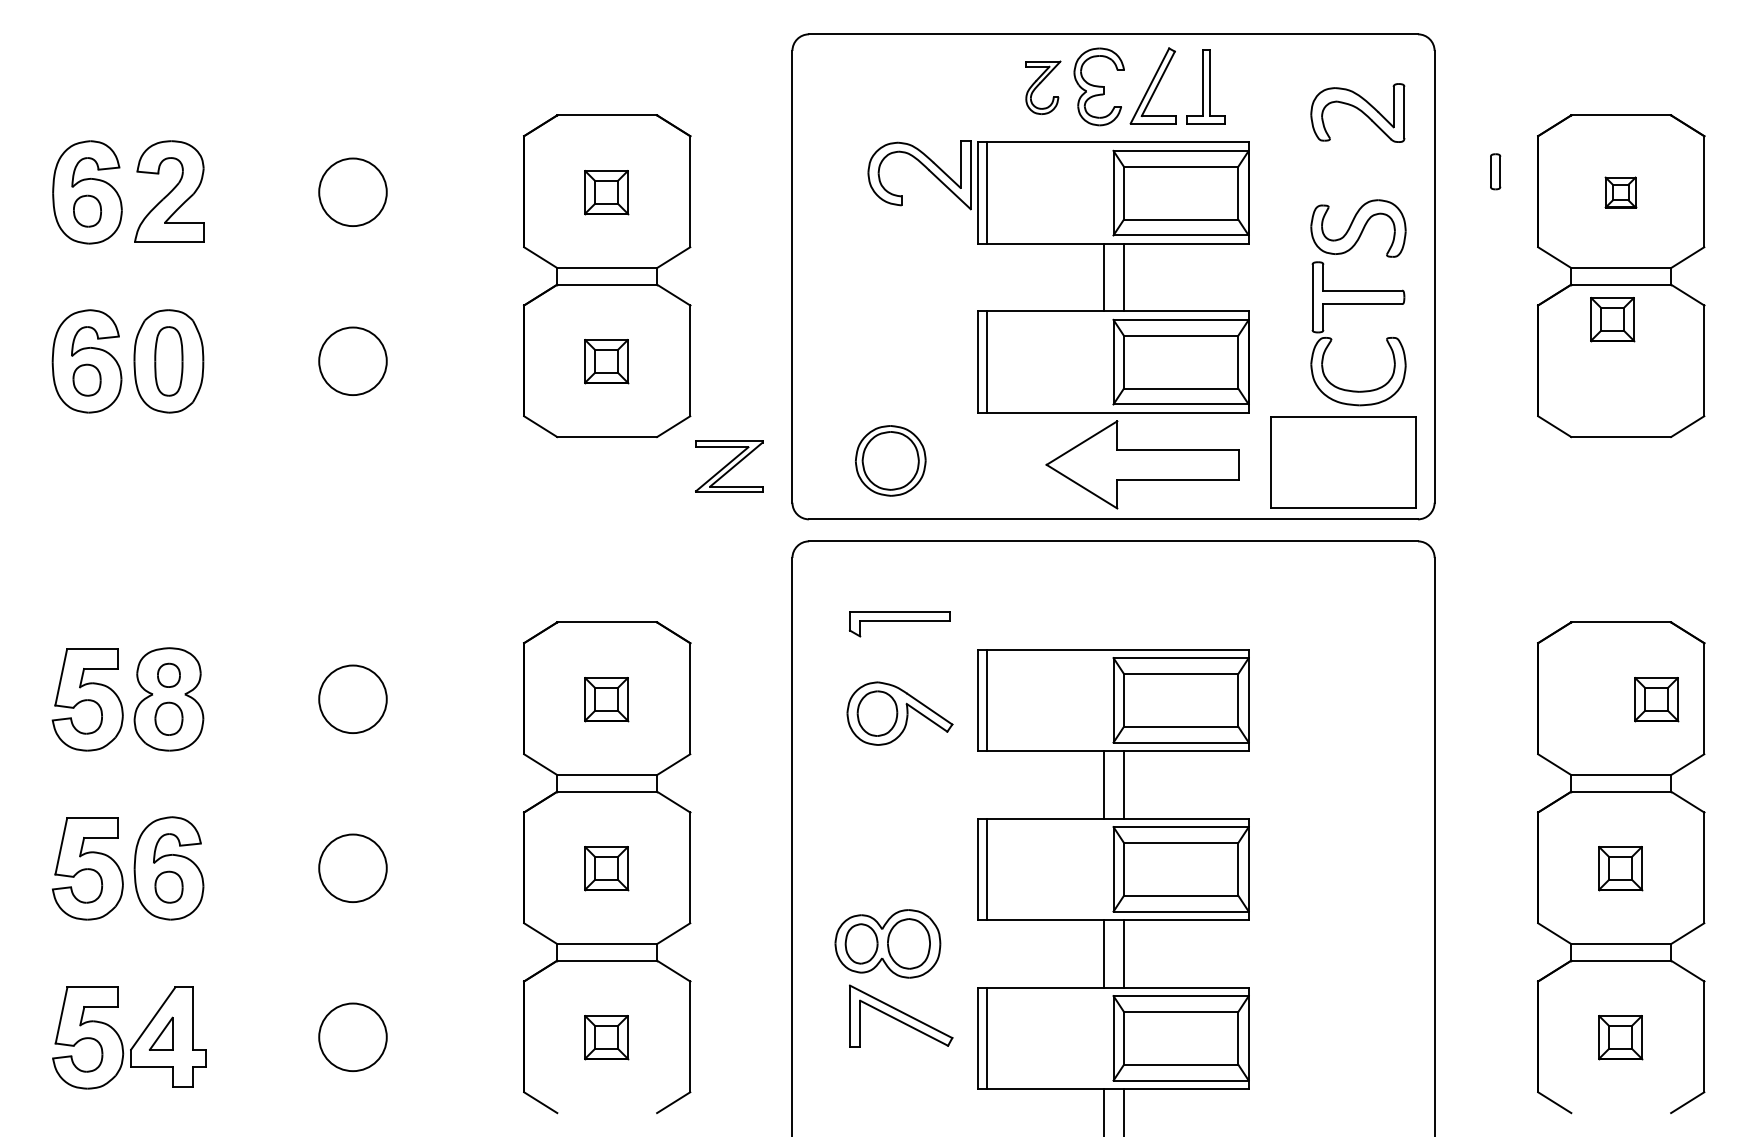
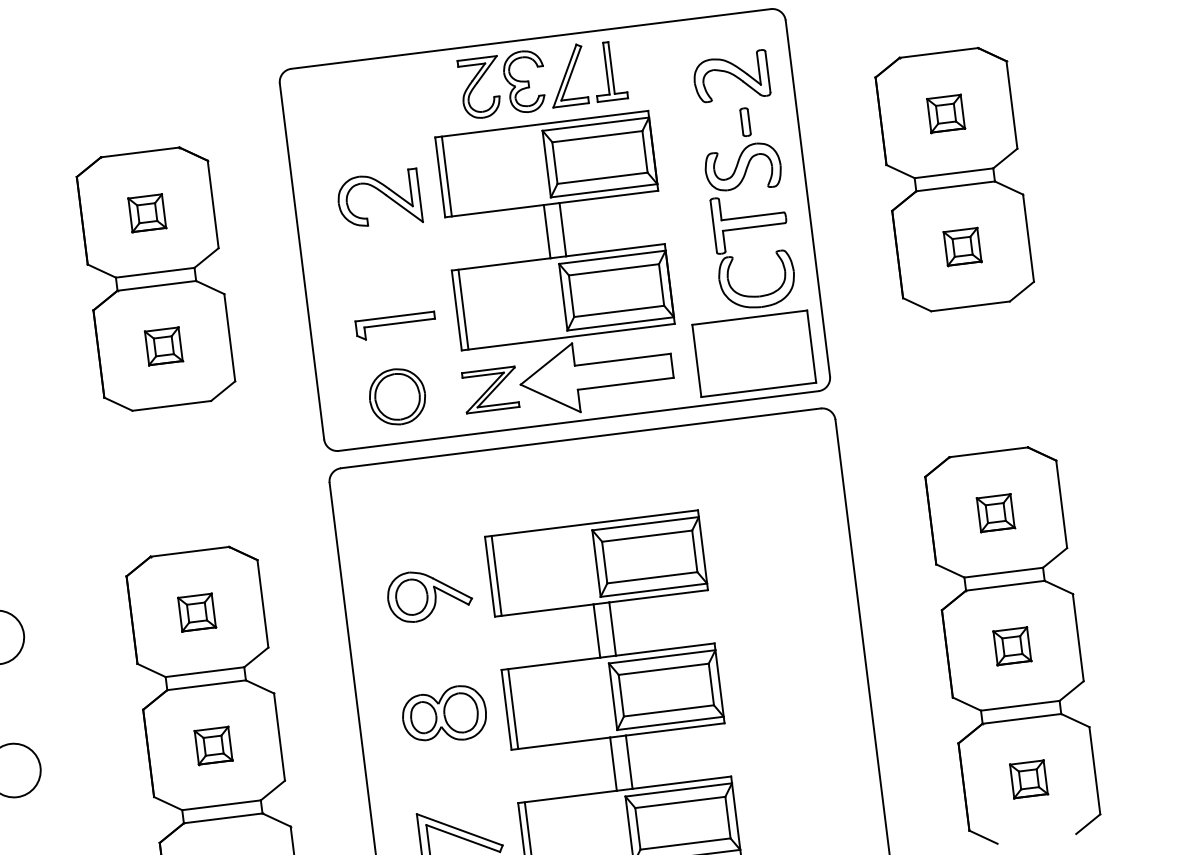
part: (1042, 87) -> (480, 87), size x1.43
part: (925, 168) -> (383, 194), moved
part: (1495, 171) -> (745, 122), moved
part: (1620, 192) -> (946, 113), size x1.43
part: (1612, 319) -> (962, 246), moved
part: (729, 466) -> (490, 389), moved
part: (899, 624) -> (395, 326), moved
part: (1656, 699) -> (995, 513), moved
part: (887, 943) -> (444, 714), moved

